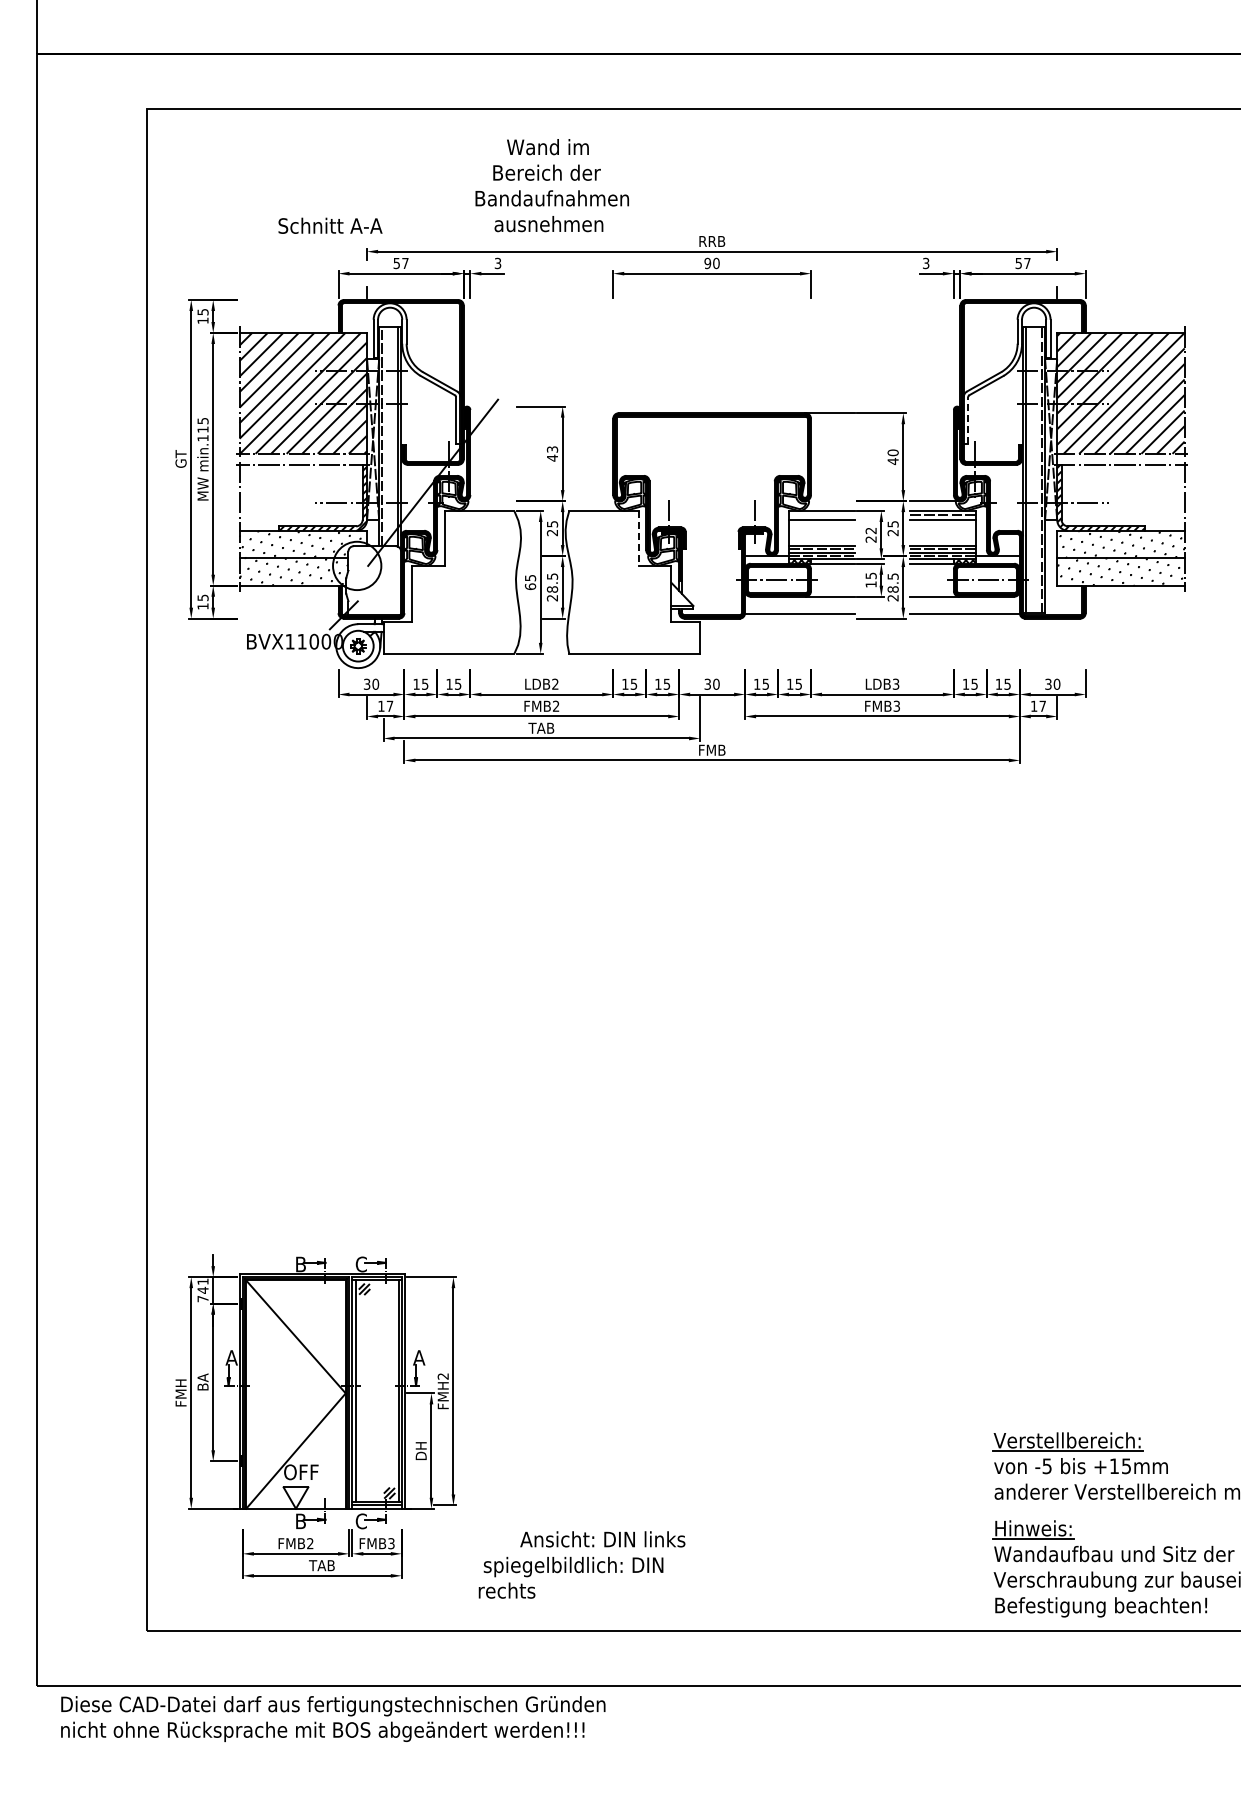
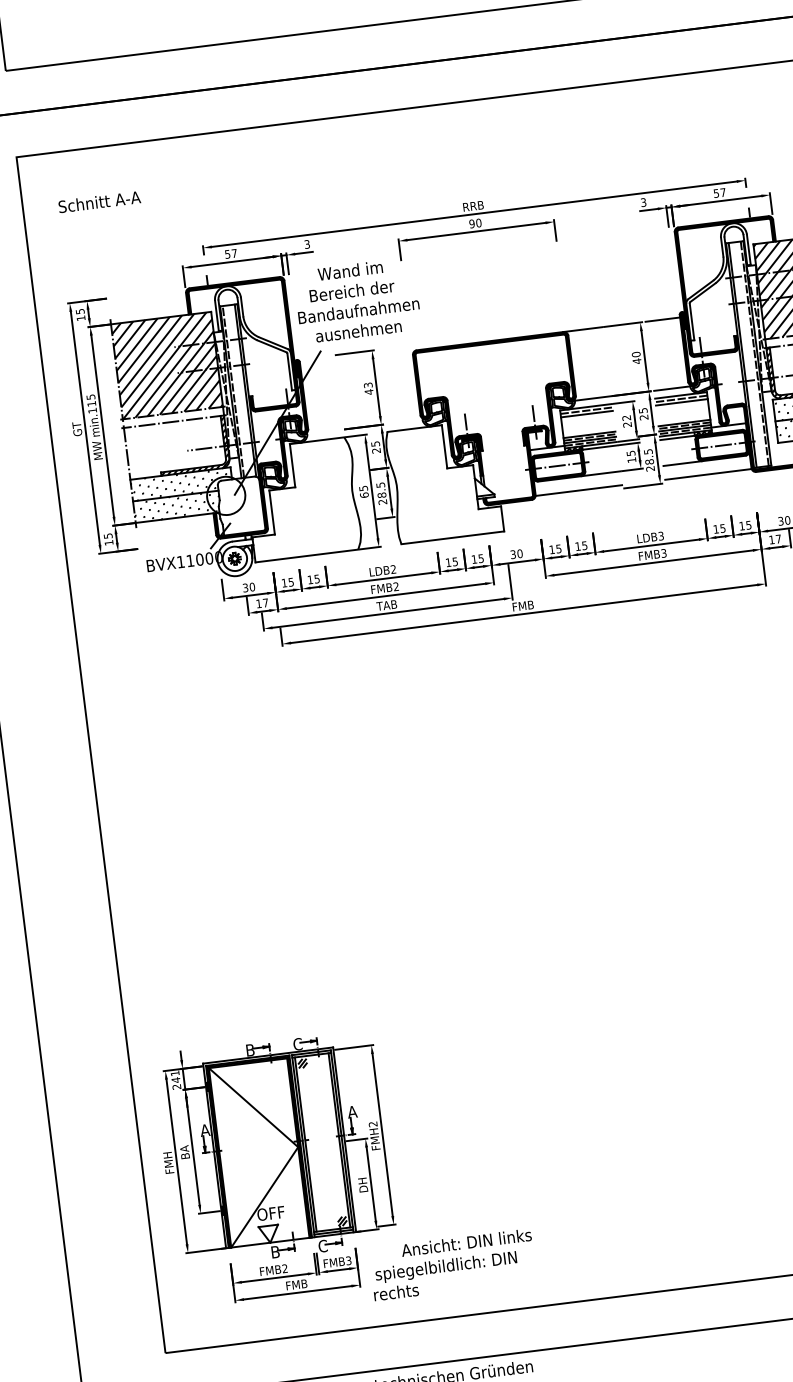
text: (551, 185) -> (356, 300), moved
text: (330, 225) -> (99, 201), moved
line: (931, 413) -> (662, 319), added
line: (968, 420) -> (692, 321), dashed -> solid
line: (829, 501) -> (591, 399), added
line: (821, 515) -> (586, 410), added
line: (638, 538) -> (444, 446), dashed -> solid
text: (202, 1299) -> (176, 1087), 741 -> 241
text: (581, 1564) -> (452, 1264), moved
text: (322, 1565) -> (296, 1284), TAB -> FMB

